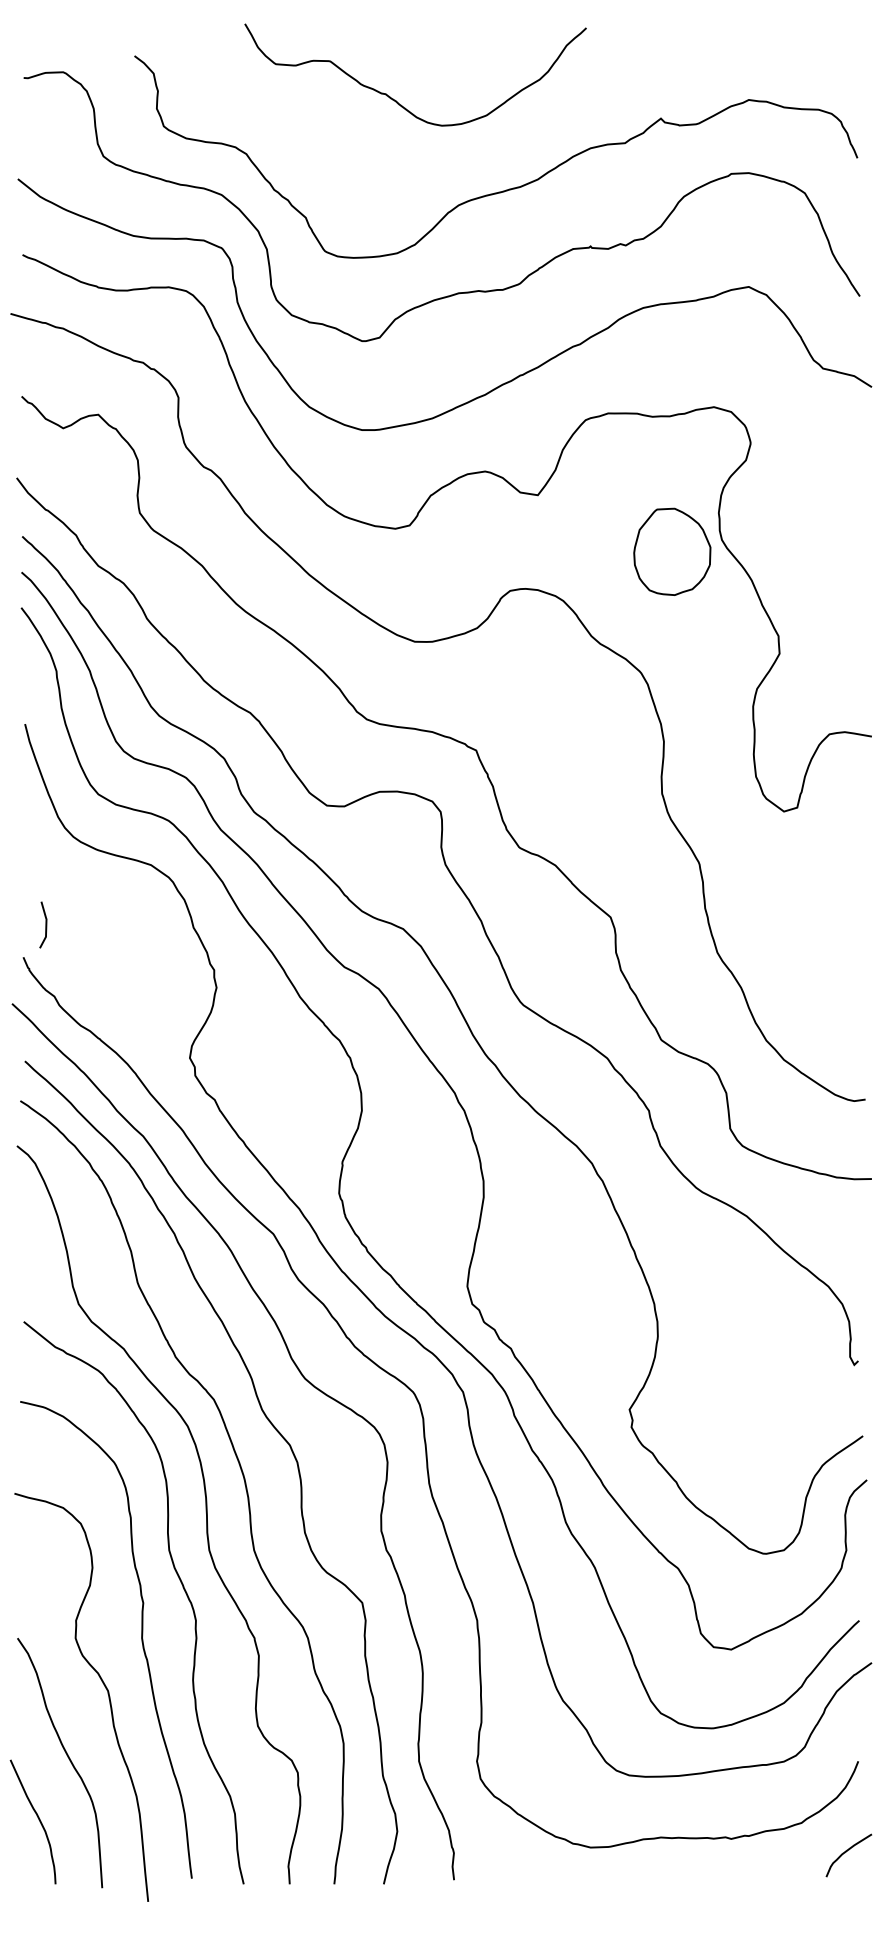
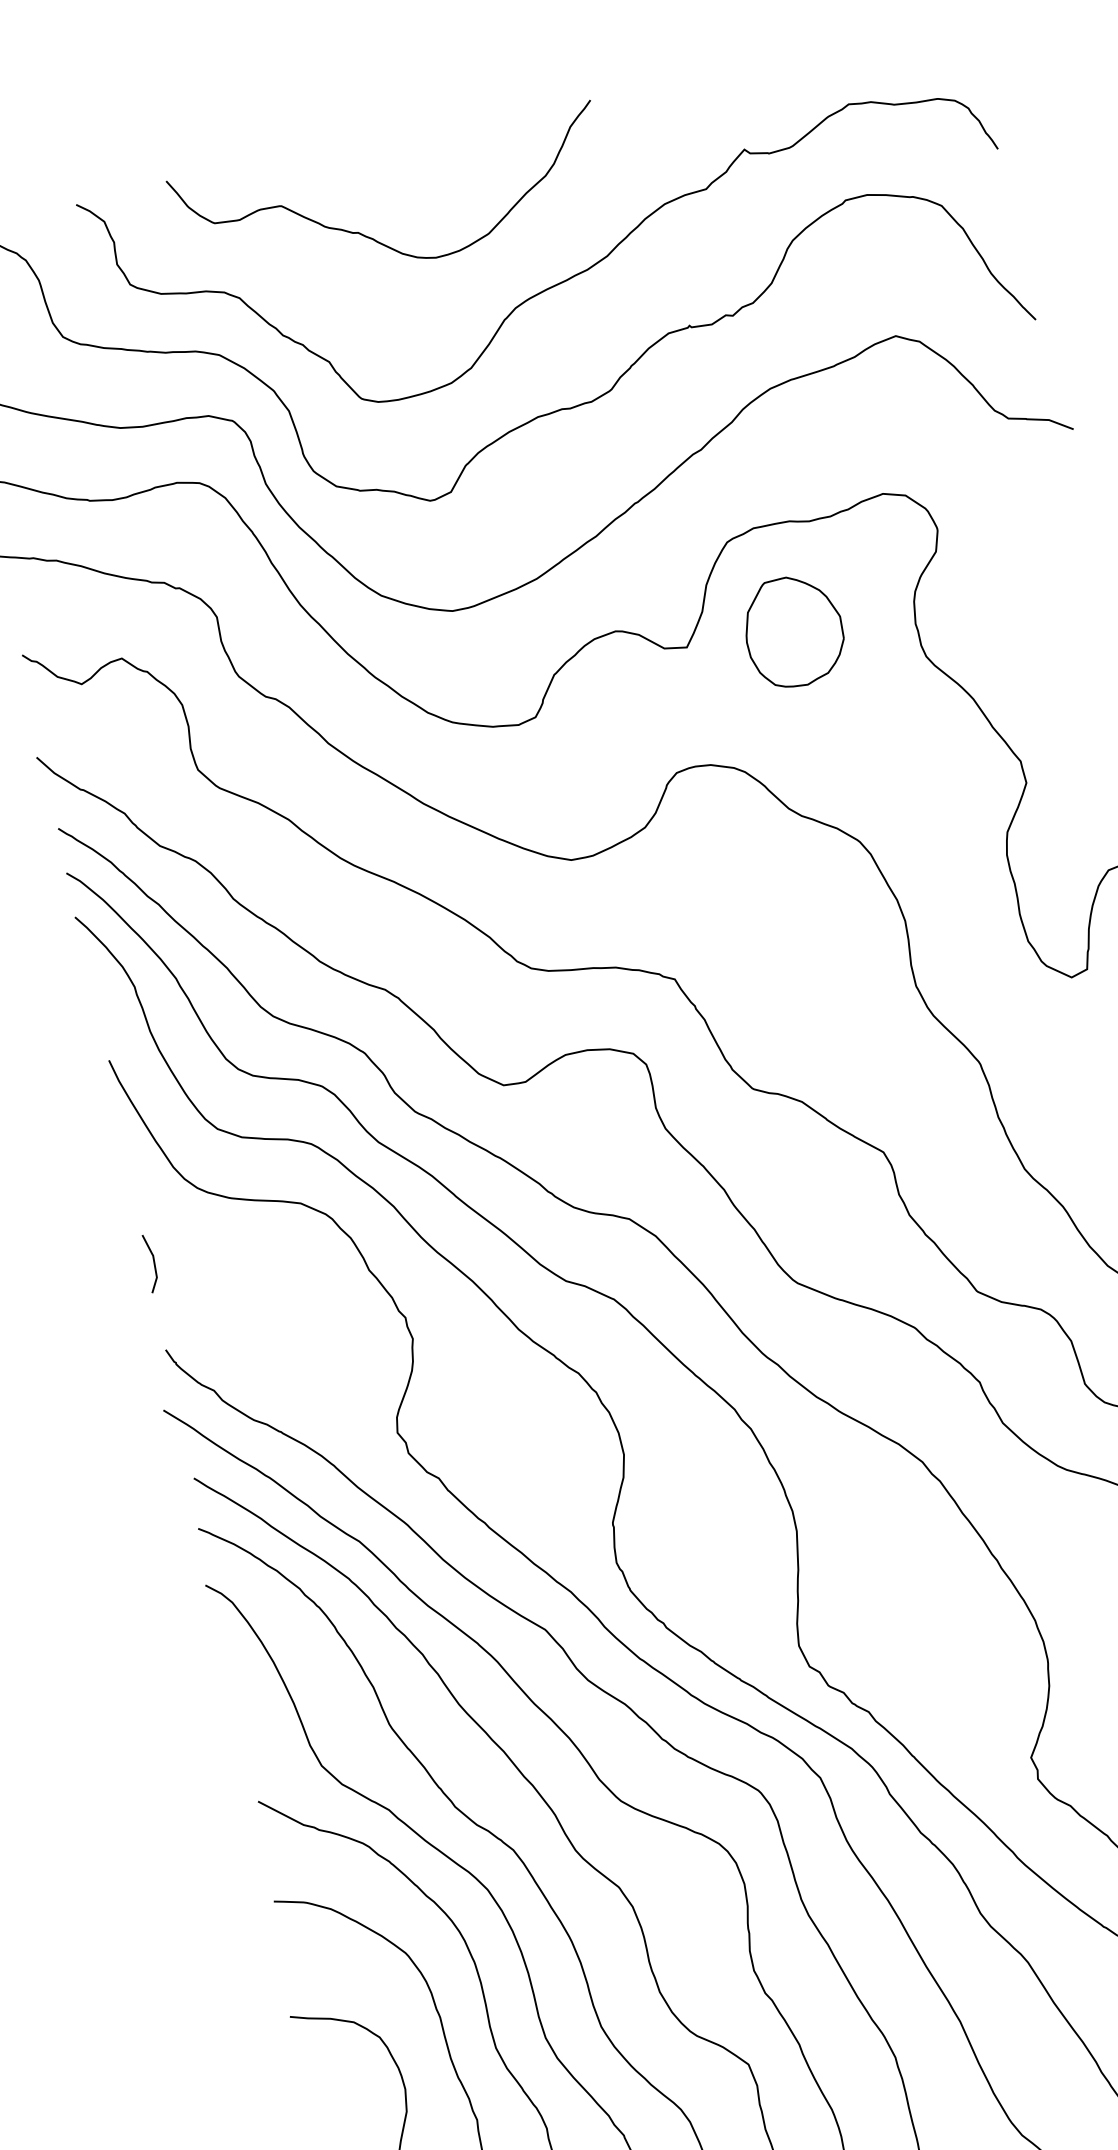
curve: (396, 100) -> (373, 237), moved
part: (672, 551) -> (794, 631), moved
line: (45, 924) -> (153, 1262), moved

